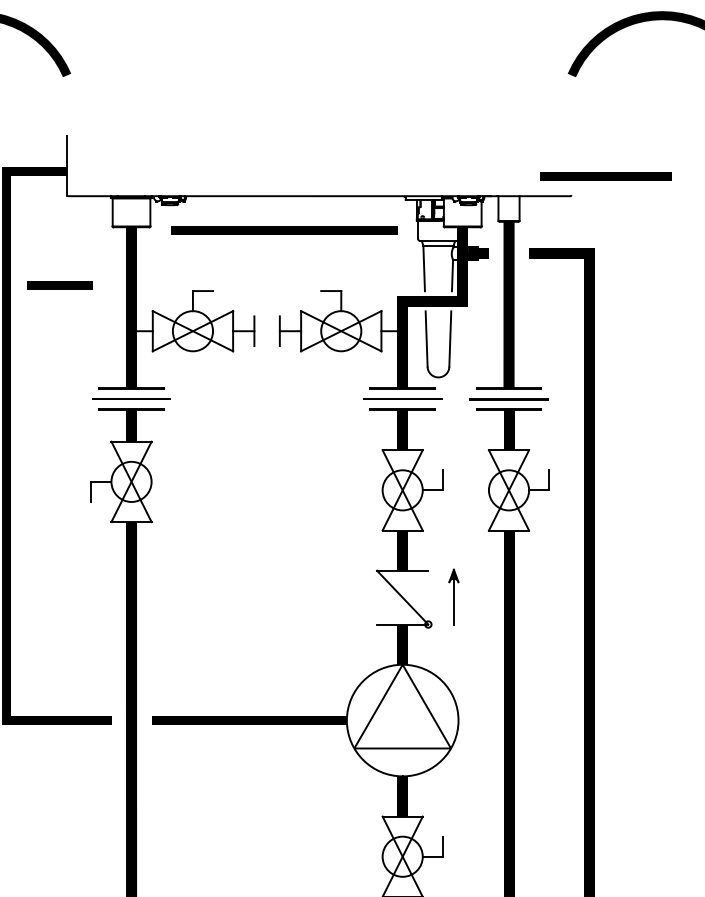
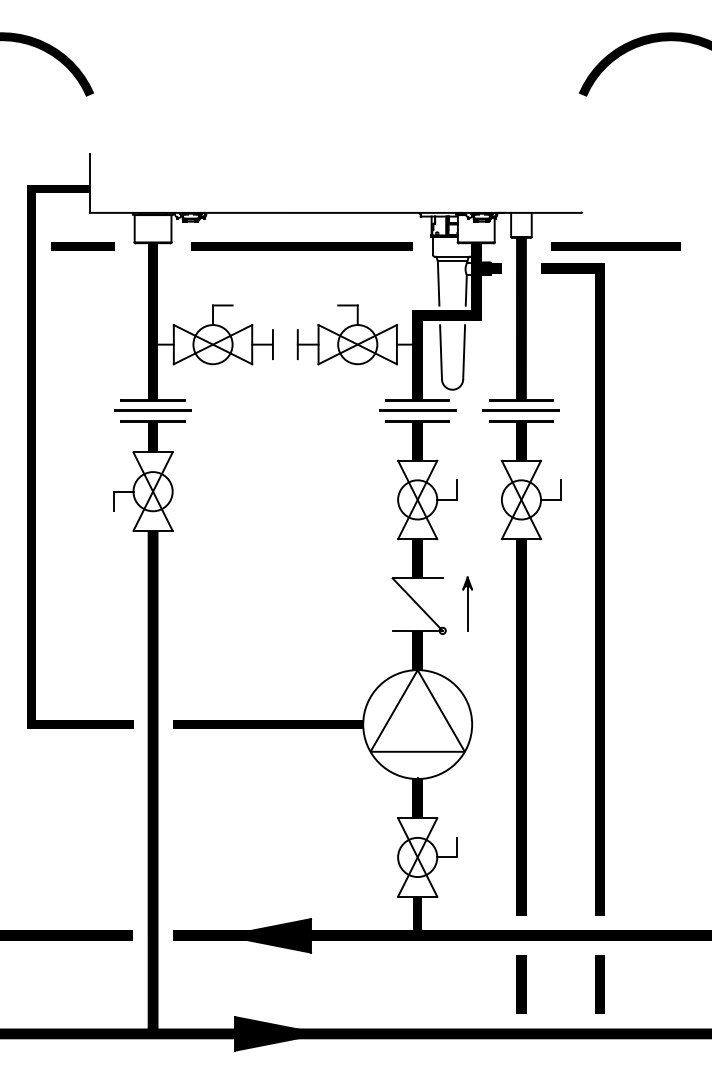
line: (605, 176) -> (615, 246), moved
line: (59, 284) -> (82, 246), moved

